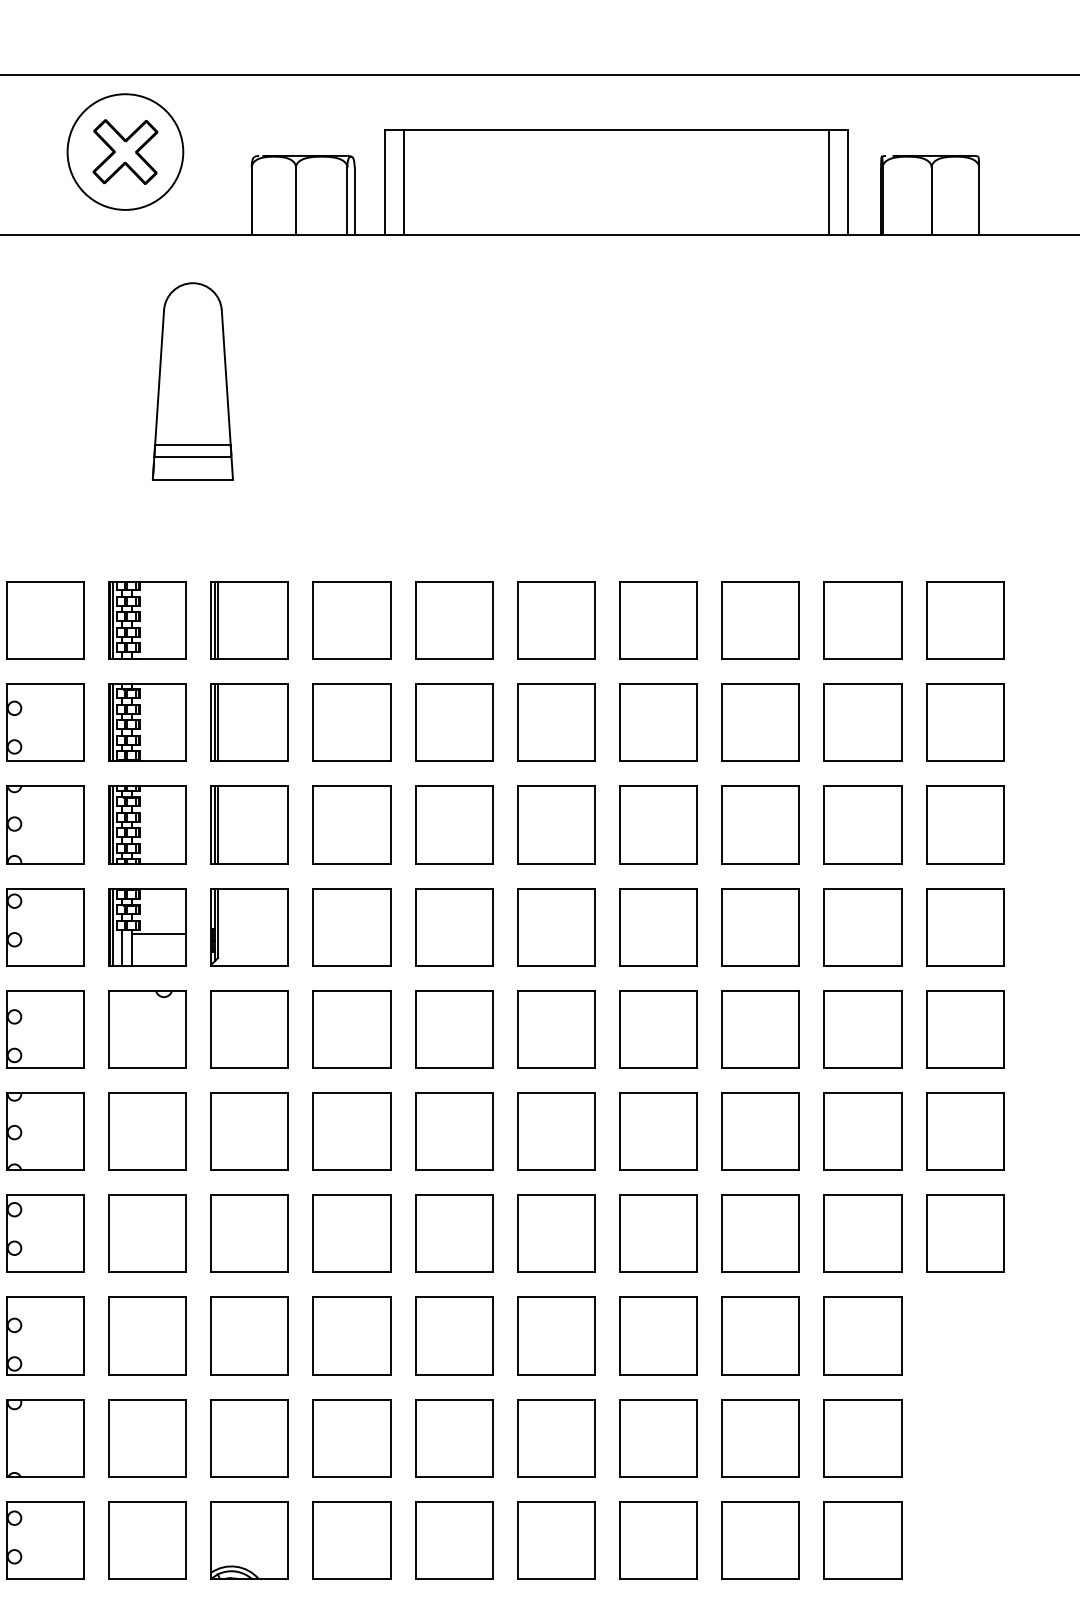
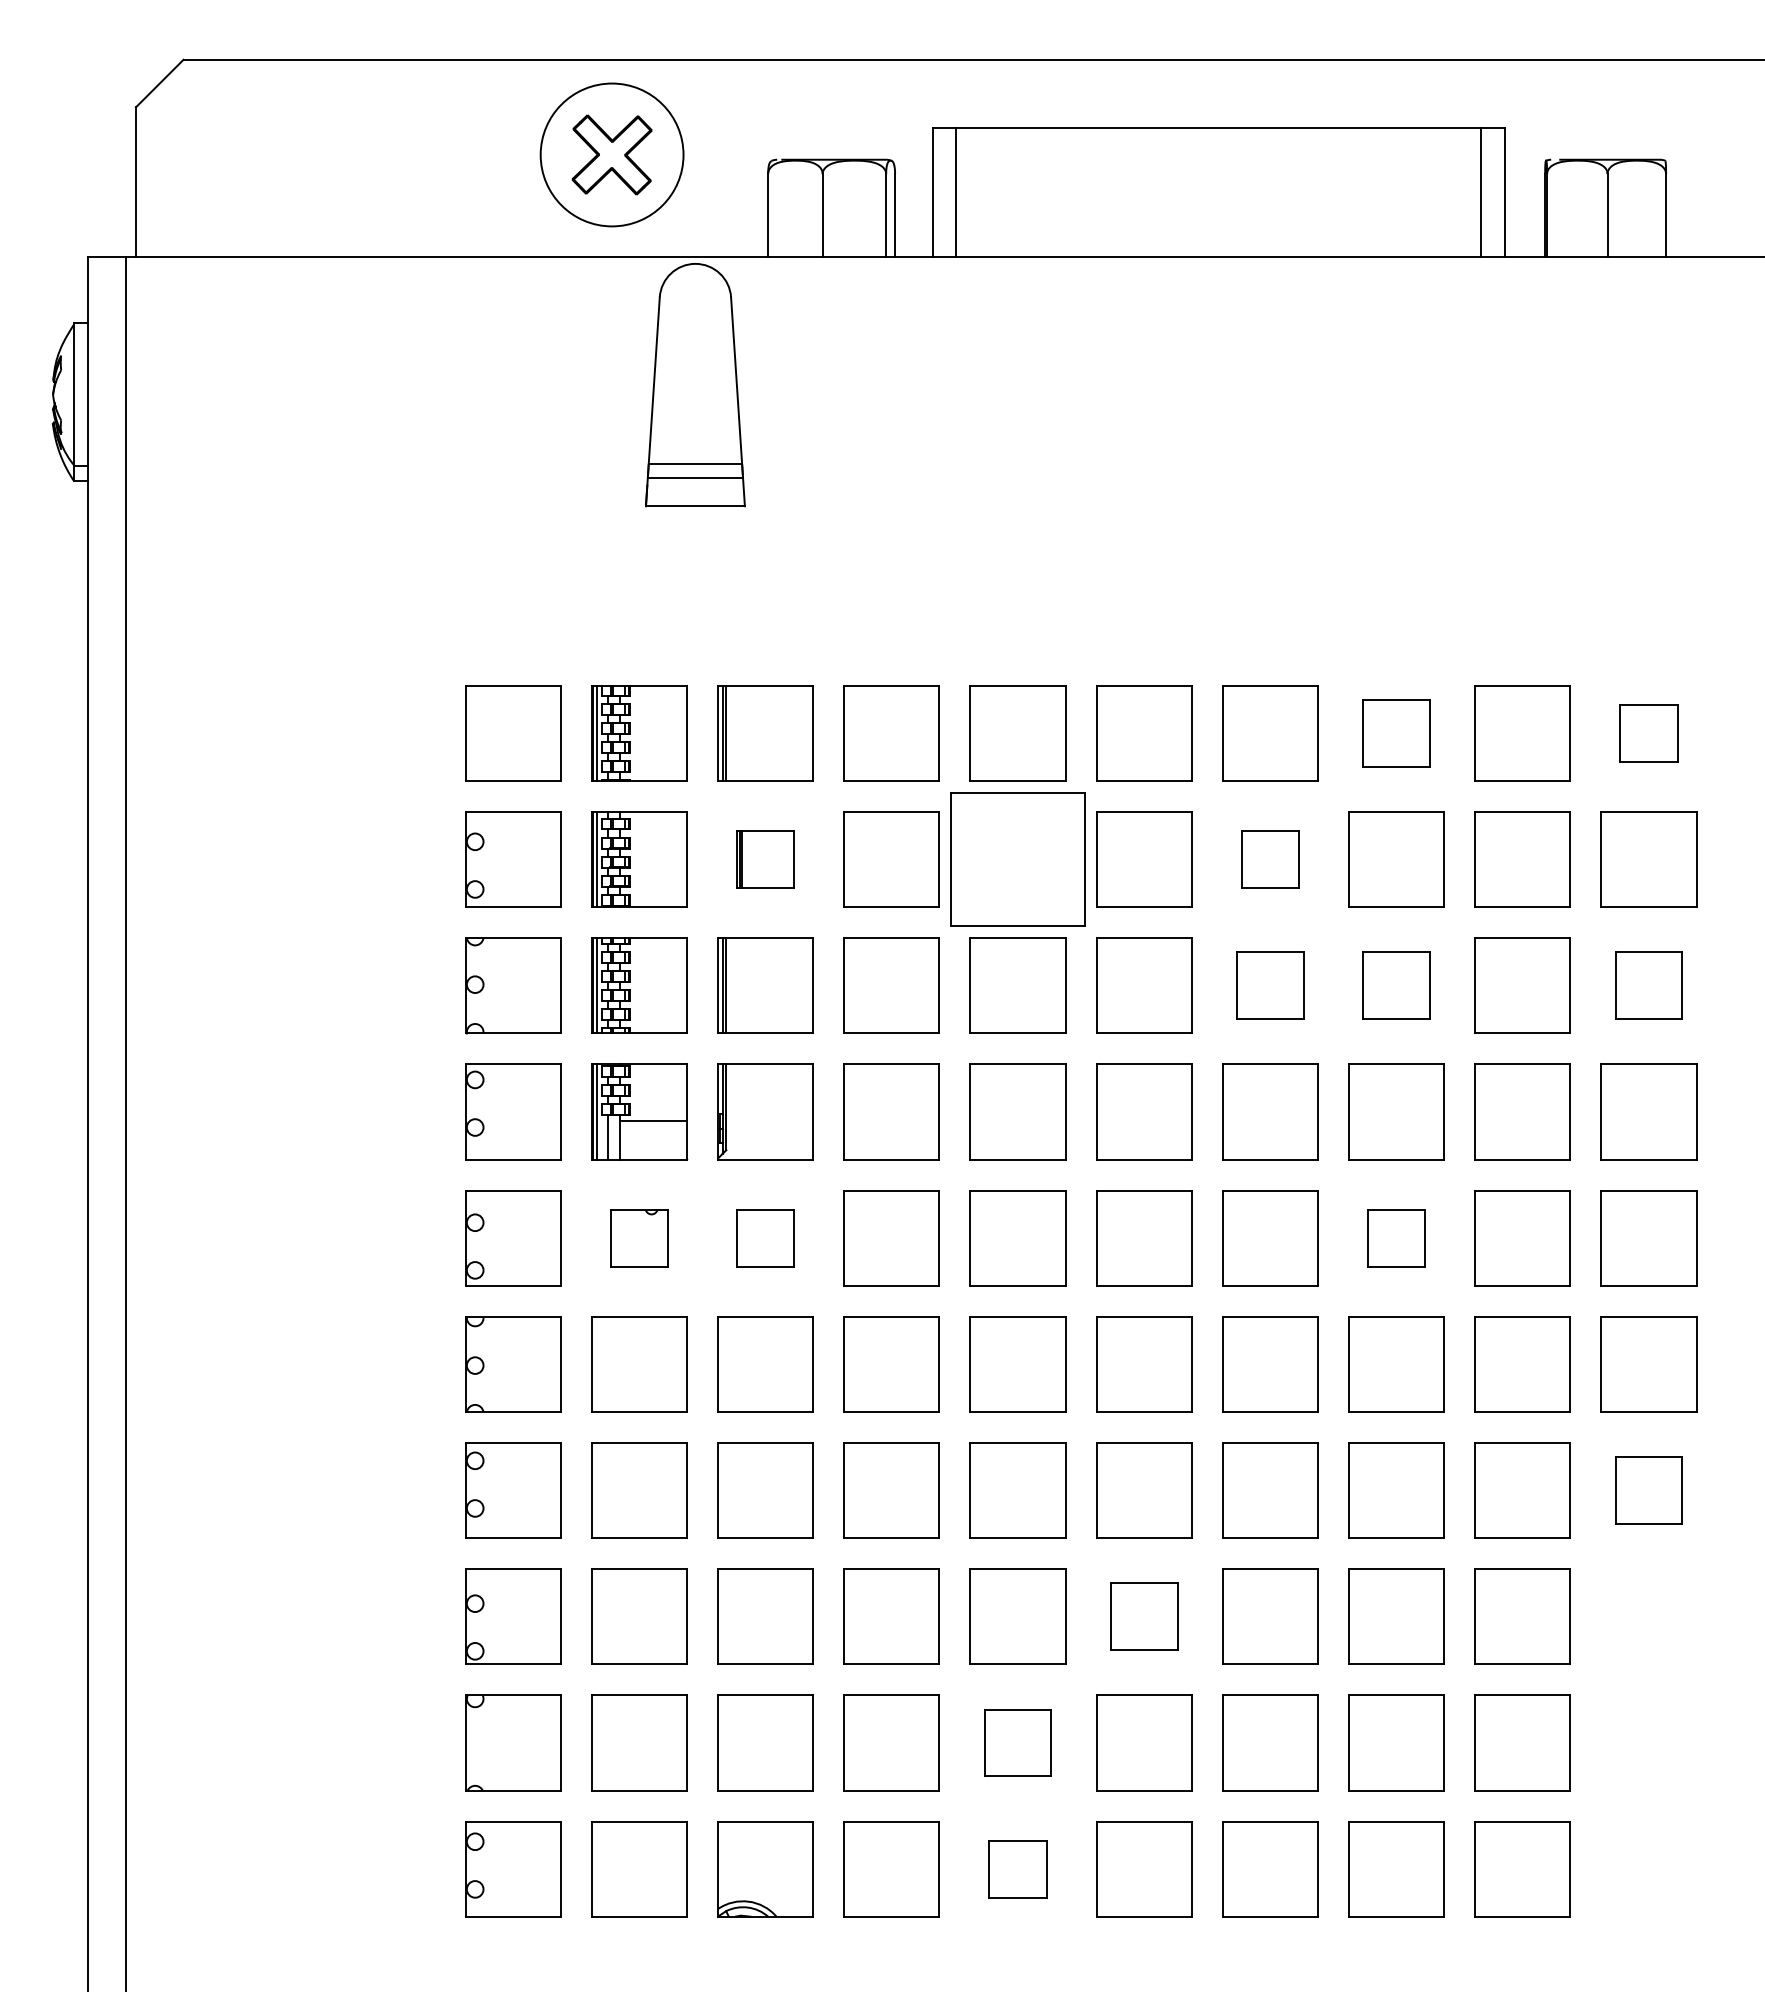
part: (192, 381) -> (695, 385), moved
part: (760, 620) -> (1396, 733), size x0.7
part: (964, 620) -> (1648, 733), size x0.6
part: (249, 722) -> (765, 859), size x0.6
part: (453, 722) -> (1017, 859), size x1.4
part: (658, 722) -> (1270, 859), size x0.6
part: (658, 824) -> (1270, 985), size x0.7
part: (760, 824) -> (1396, 985), size x0.7
part: (964, 824) -> (1648, 985), size x0.7
part: (147, 1029) -> (639, 1238), size x0.6
part: (249, 1029) -> (765, 1238), size x0.6
part: (760, 1029) -> (1396, 1238), size x0.6
part: (964, 1233) -> (1648, 1490), size x0.7
part: (556, 1335) -> (1144, 1616), size x0.7
part: (453, 1437) -> (1017, 1742), size x0.7
part: (453, 1540) -> (1017, 1869), size x0.6

